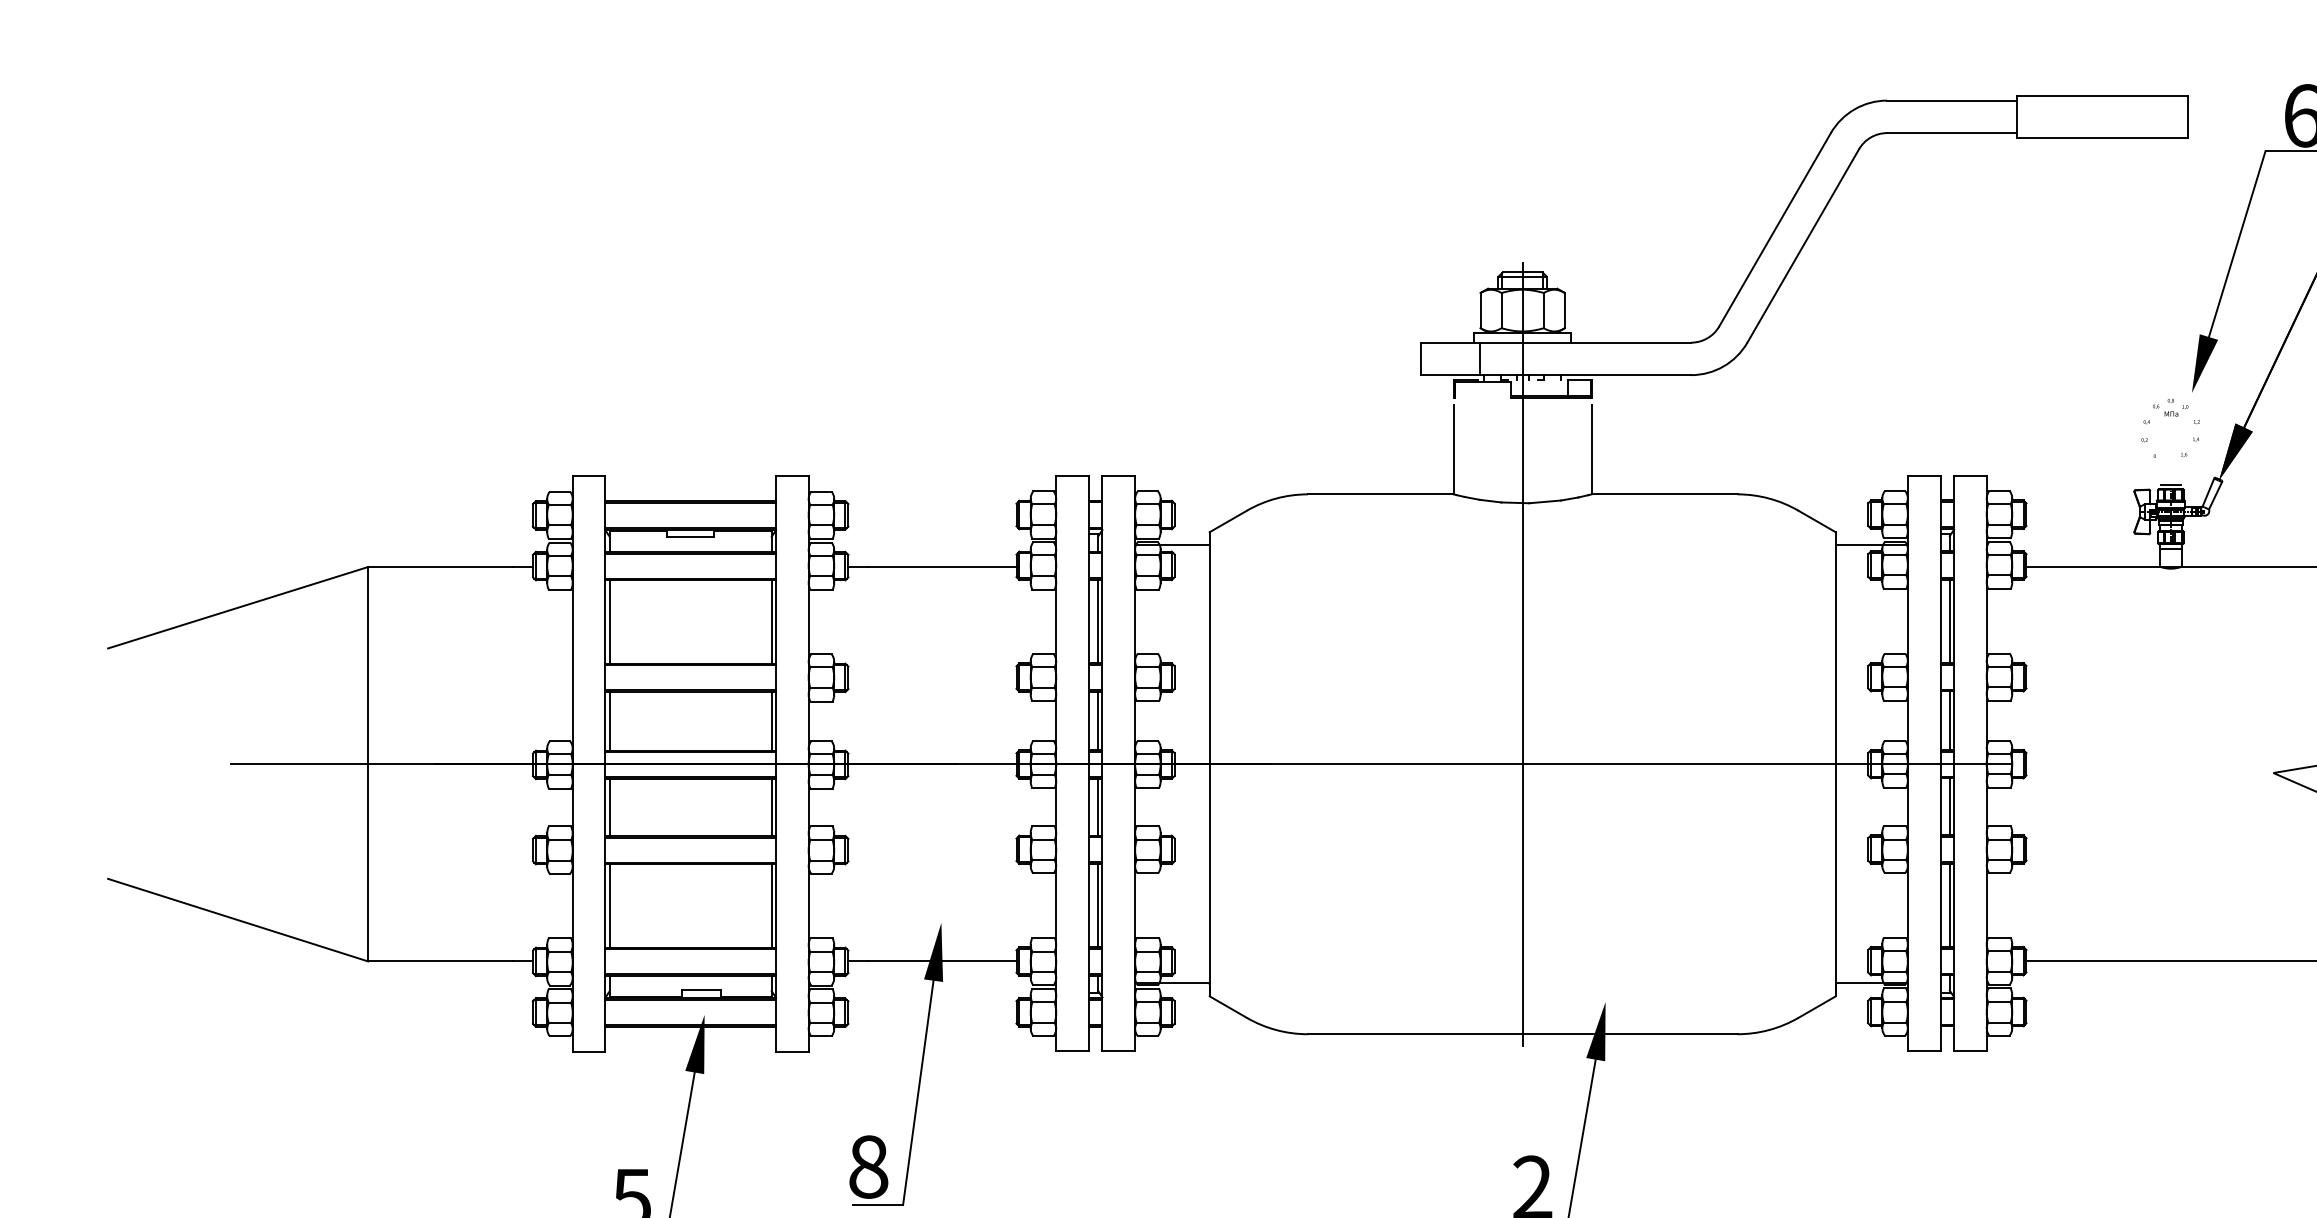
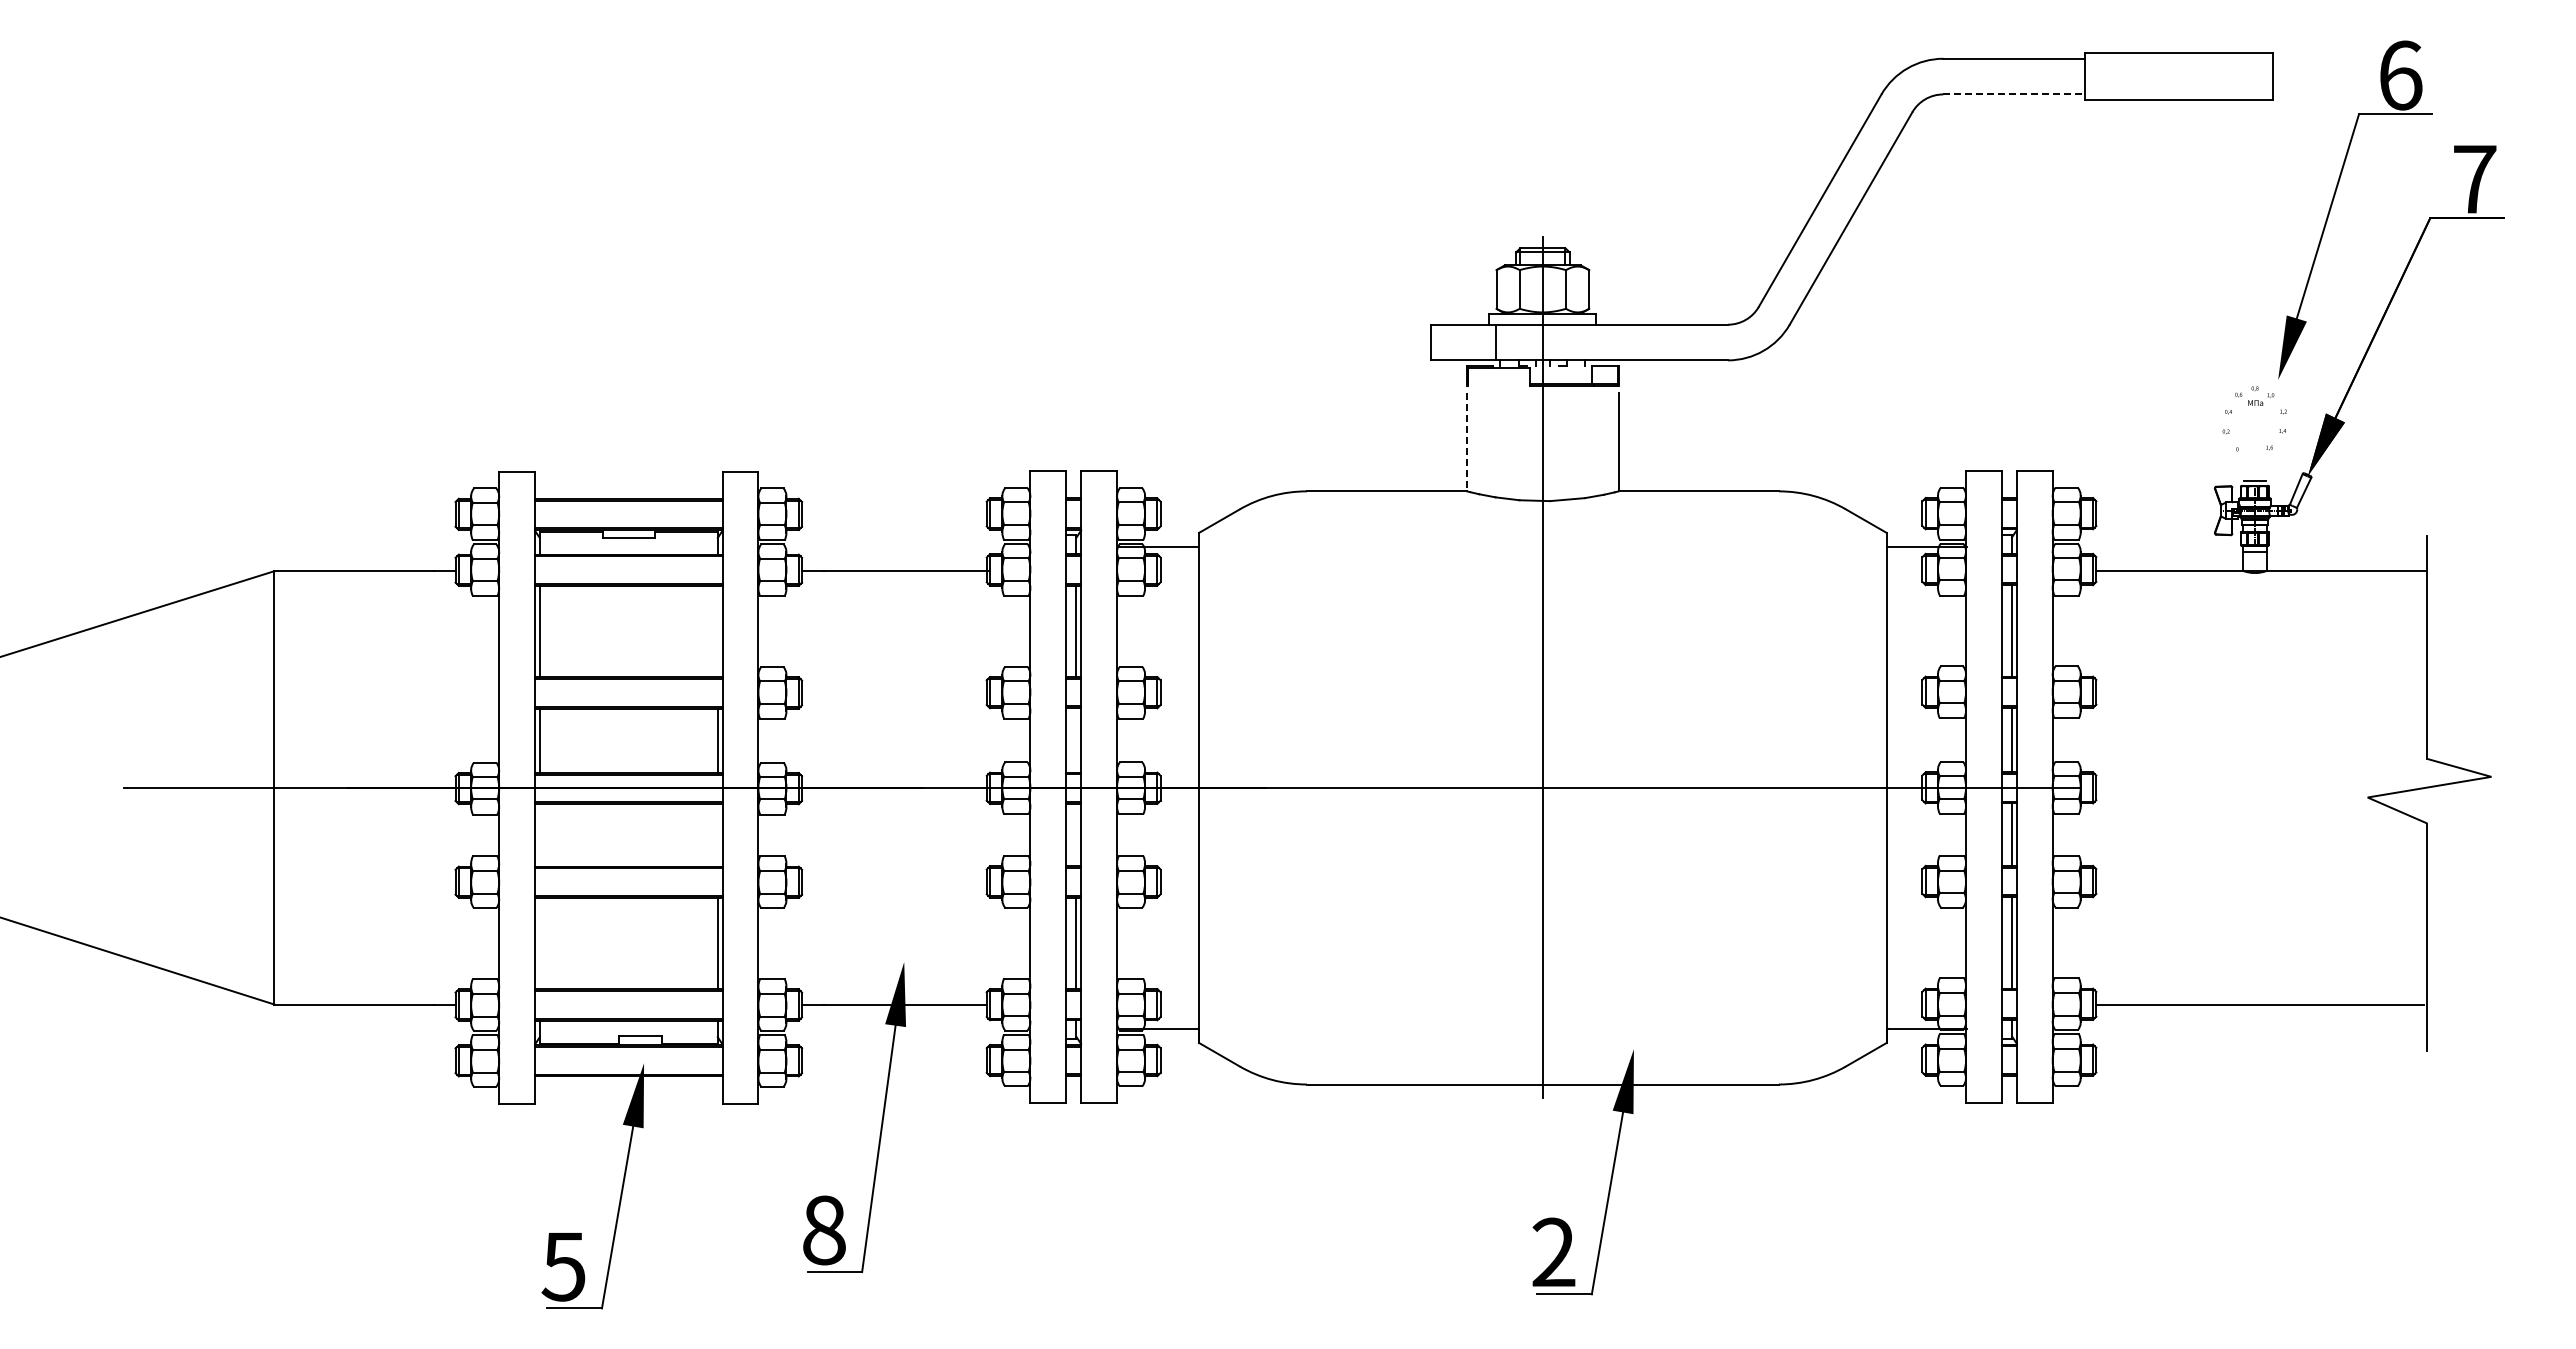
line: (1951, 133) -> (2014, 94), solid -> dashed
line: (1454, 449) -> (1467, 442), solid -> dashed
line: (771, 621) -> (717, 631), removed
line: (1098, 721) -> (1076, 740), removed
line: (1098, 806) -> (1076, 834), removed
line: (609, 807) -> (539, 835), removed
line: (771, 807) -> (717, 835), removed
line: (609, 905) -> (539, 943), removed

